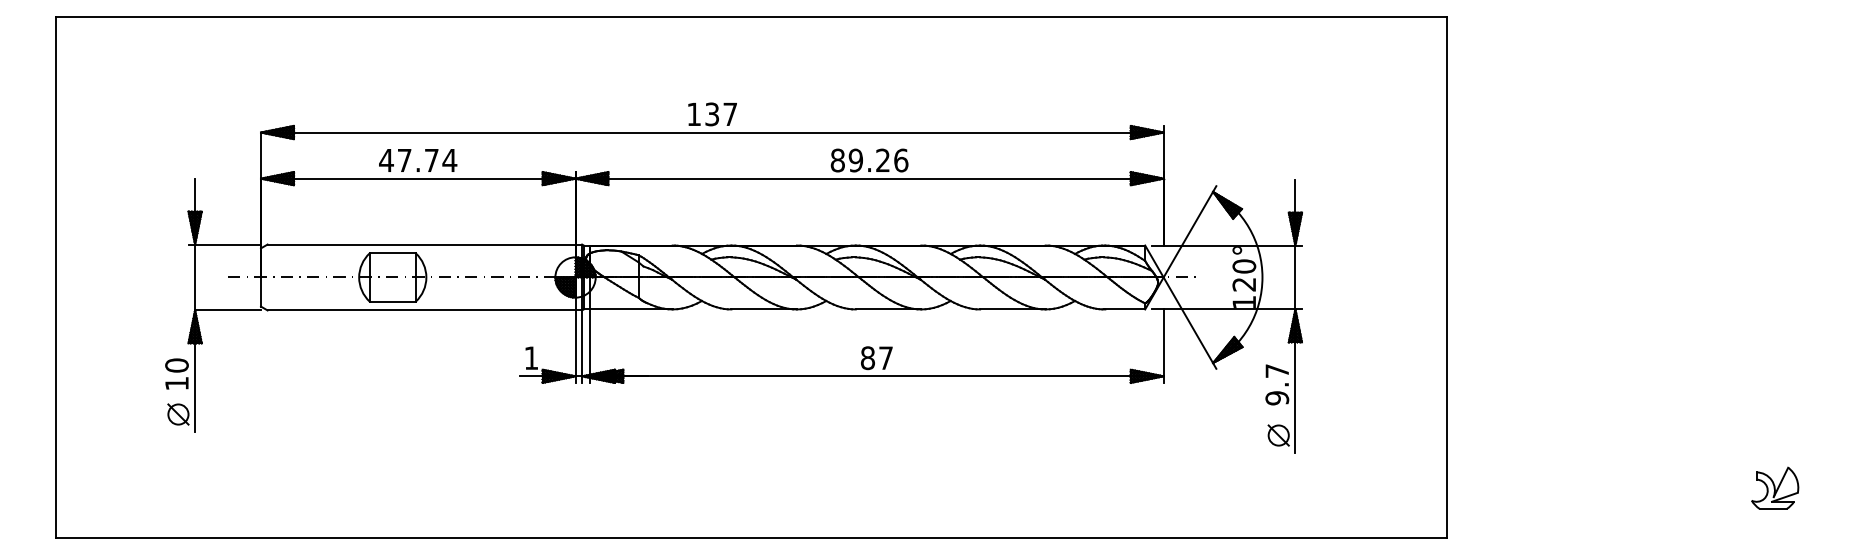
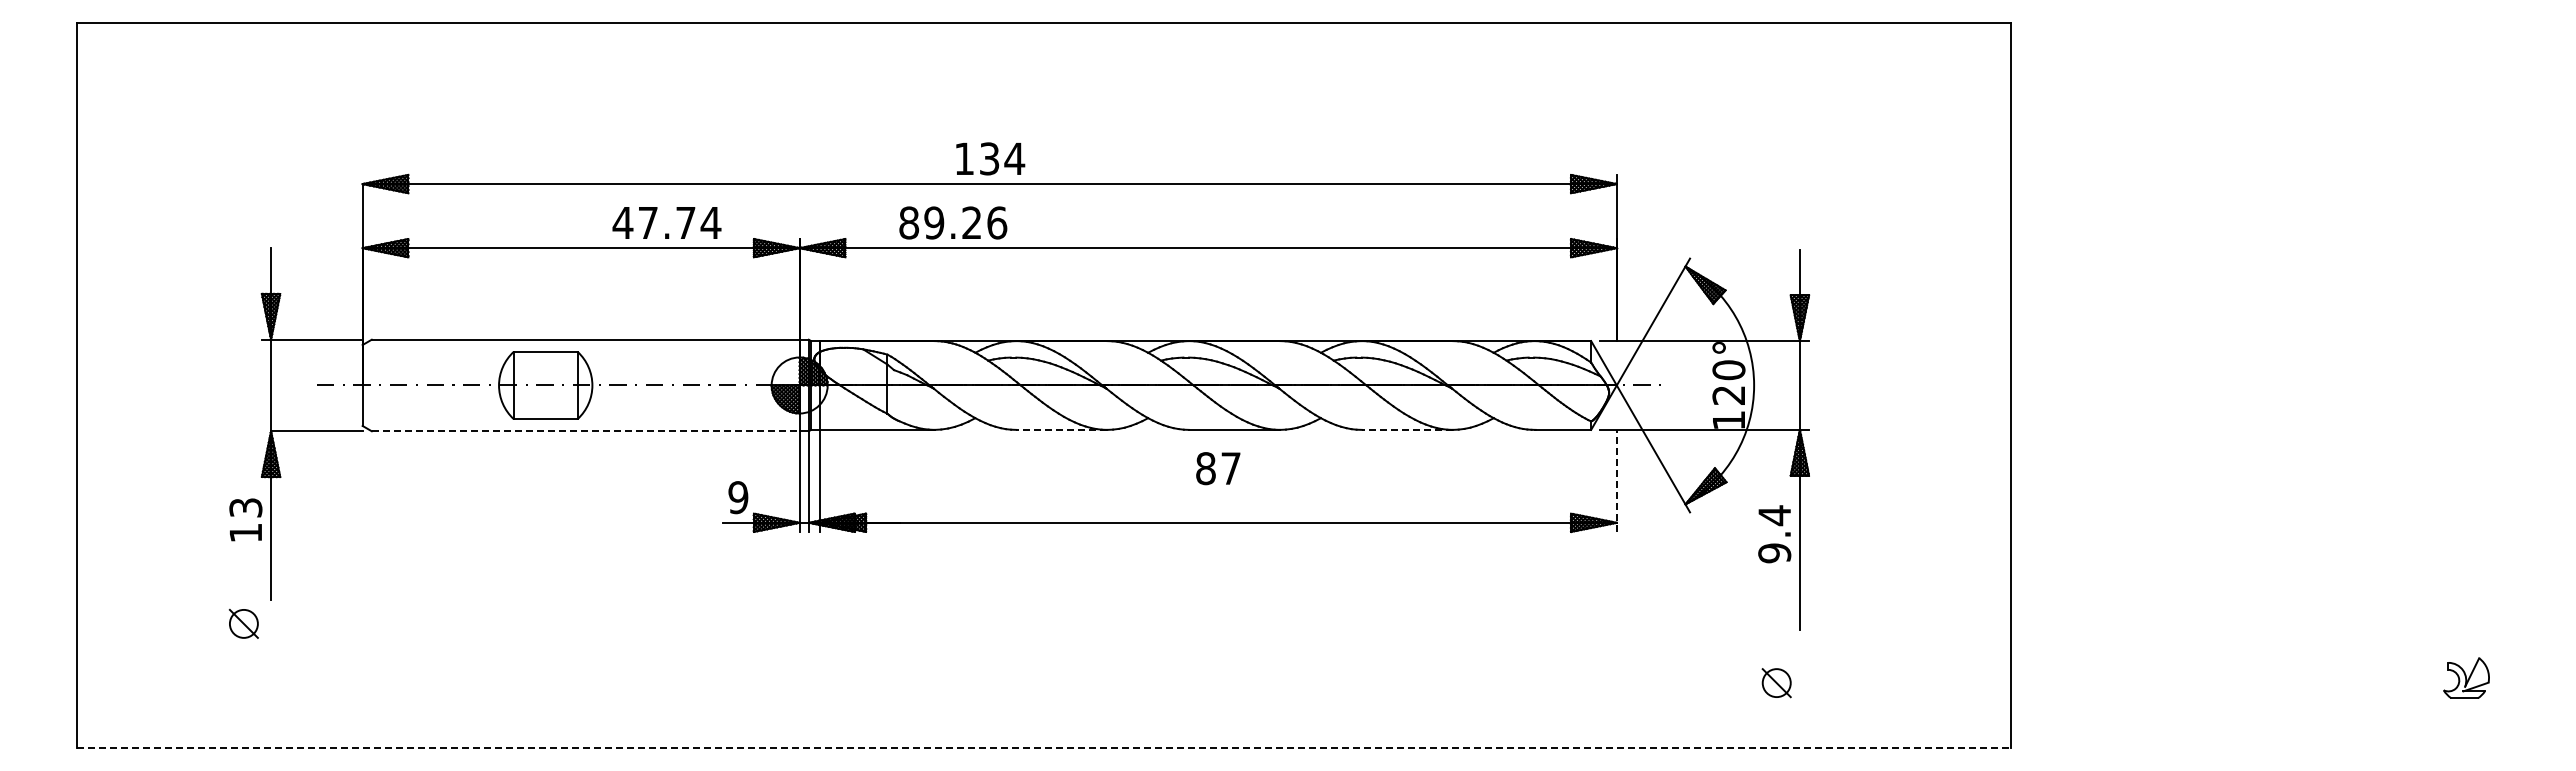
text: (730, 114) -> (1014, 158), 137 -> 134
text: (417, 160) -> (666, 222), moved
text: (869, 160) -> (953, 222), moved
line: (763, 309) -> (1061, 429), solid -> dashed
line: (1012, 309) -> (1406, 429), solid -> dashed
line: (421, 310) -> (585, 431), solid -> dashed
line: (1163, 345) -> (1616, 480), solid -> dashed
text: (531, 358) -> (738, 497), 1 -> 9
text: (876, 358) -> (1218, 468), moved
text: (176, 365) -> (245, 507), 10 -> 13
text: (1277, 371) -> (1774, 515), 9.7 -> 9.4
part: (178, 414) -> (243, 623), moved
part: (1278, 435) -> (1776, 683), moved
part: (1775, 487) -> (2466, 677), size x0.7
line: (751, 538) -> (1044, 748), solid -> dashed

